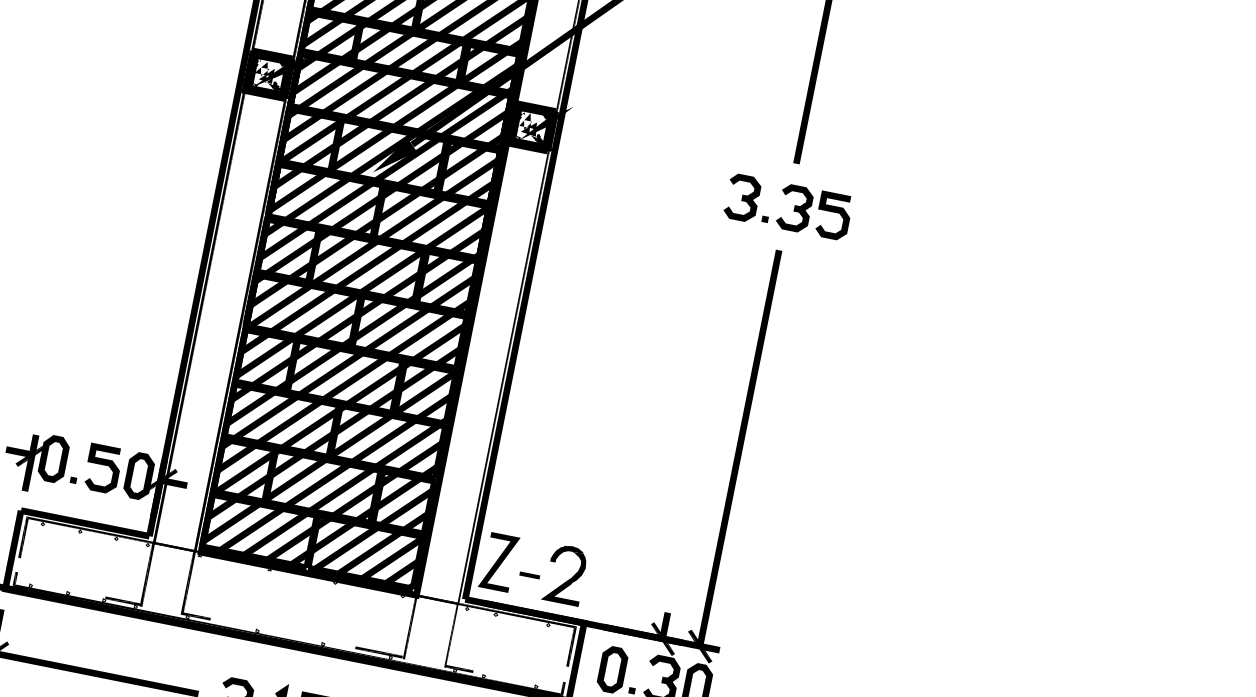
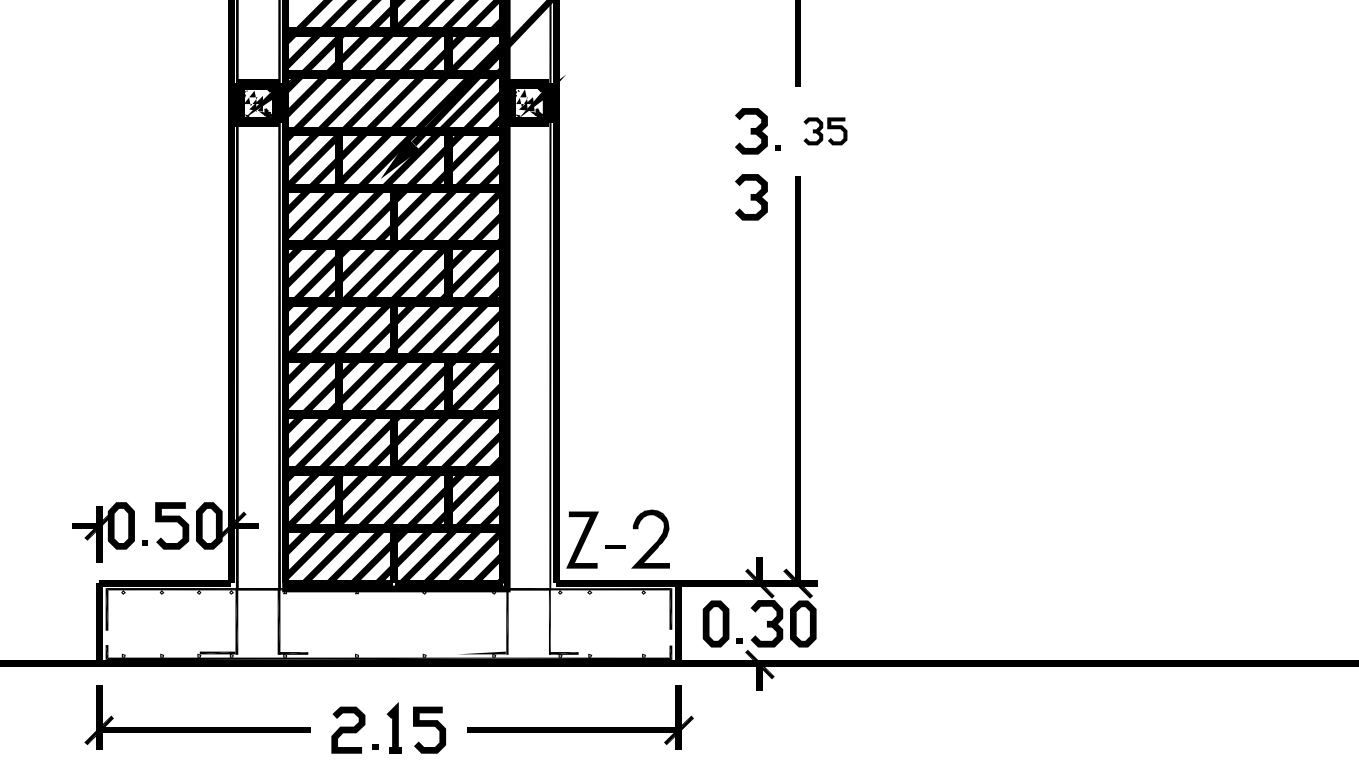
part: (814, 212) -> (825, 131), size x0.6
part: (729, 262) -> (751, 197), added
fill: (379, 651) -> (481, 652), removed

